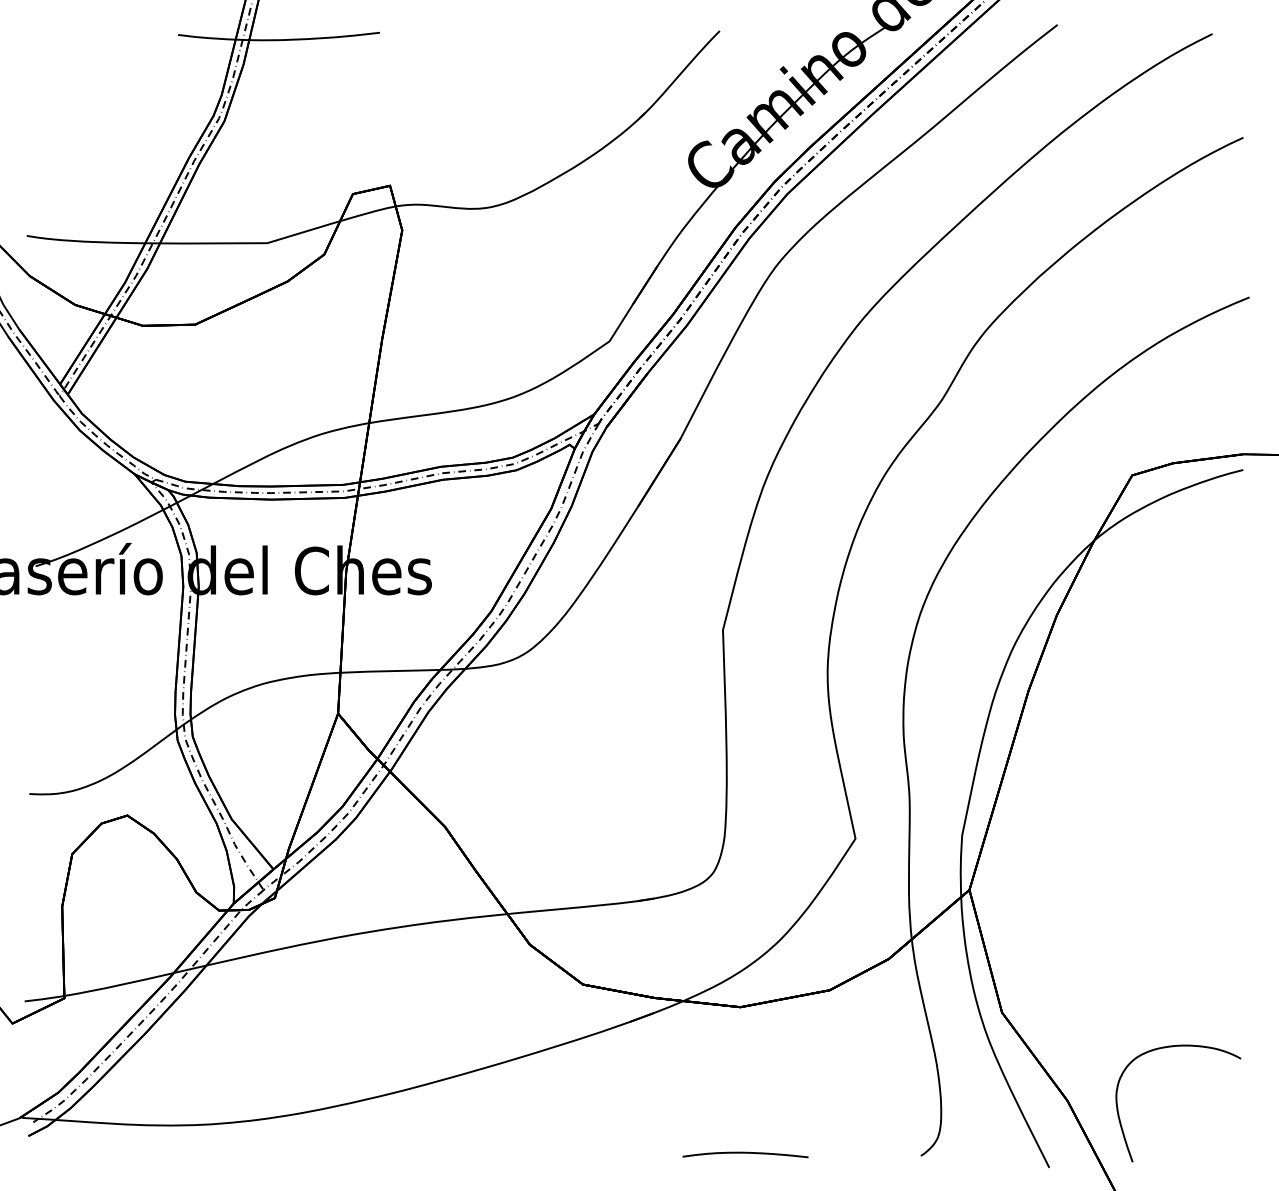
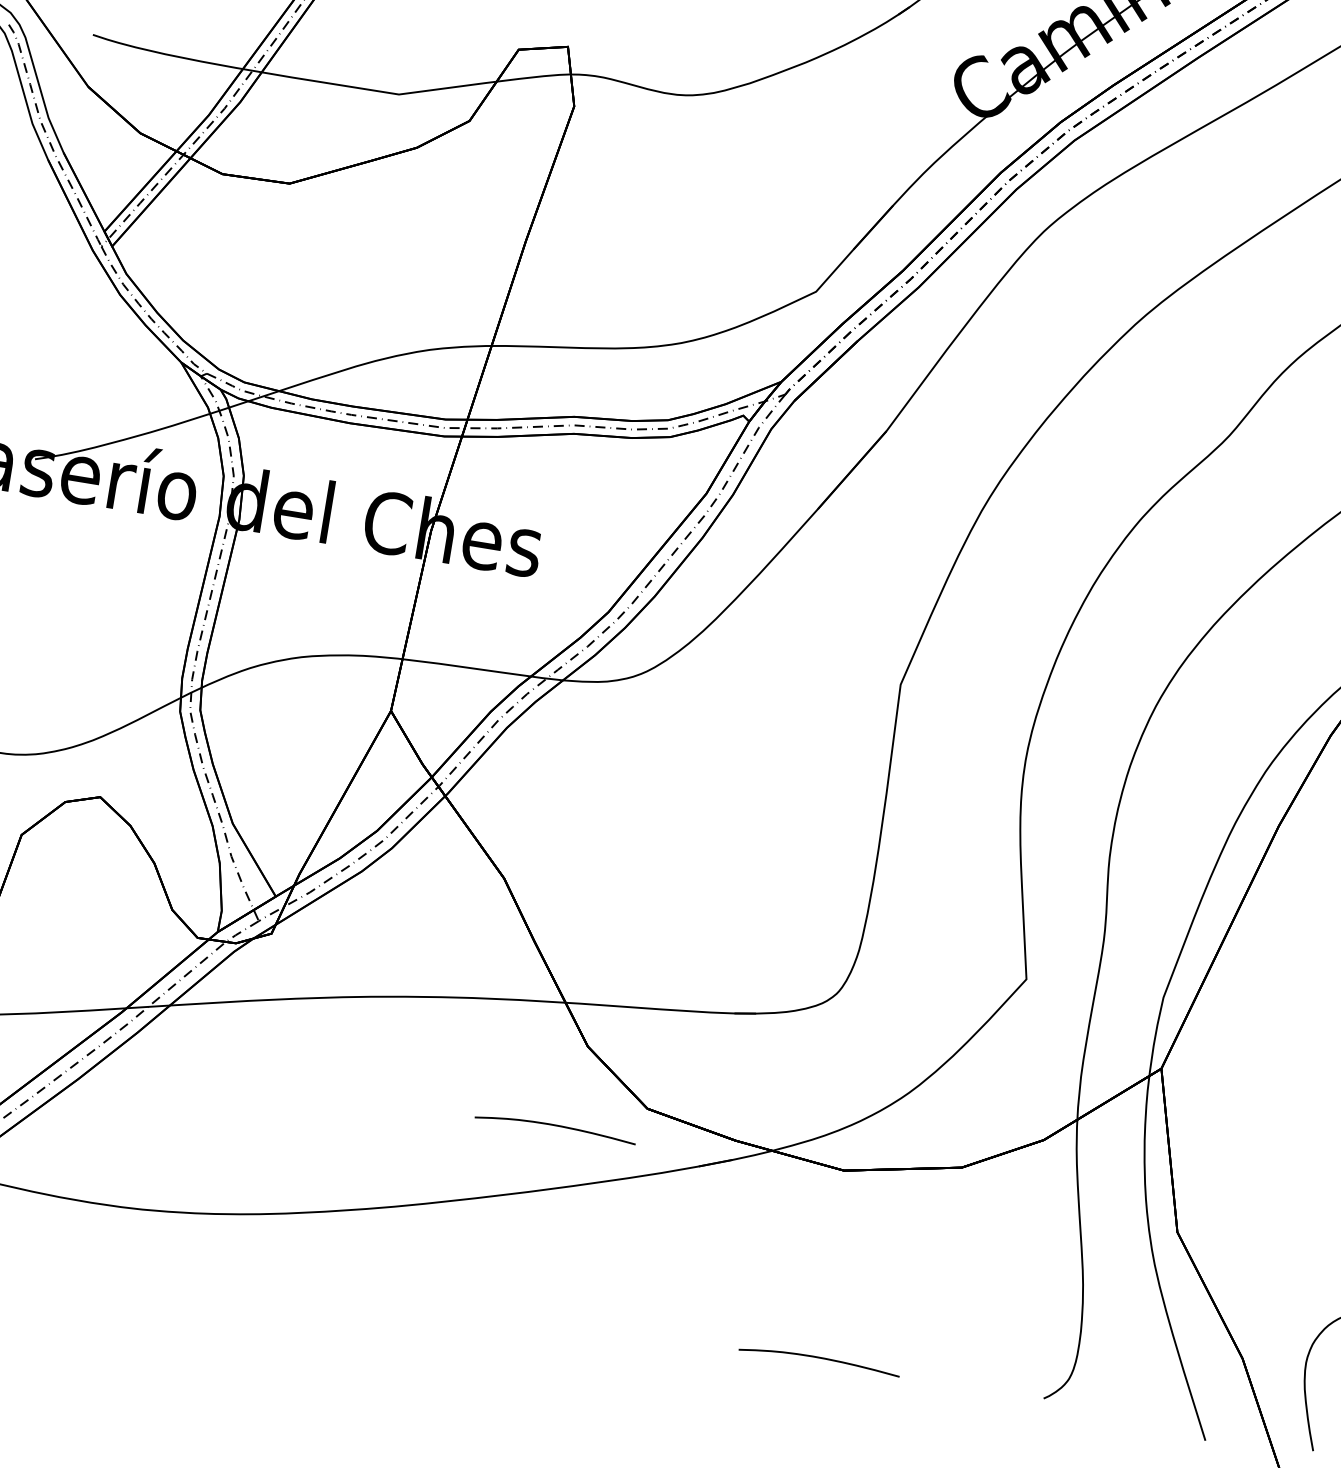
curve: (515, 1009) -> (555, 1126), added

